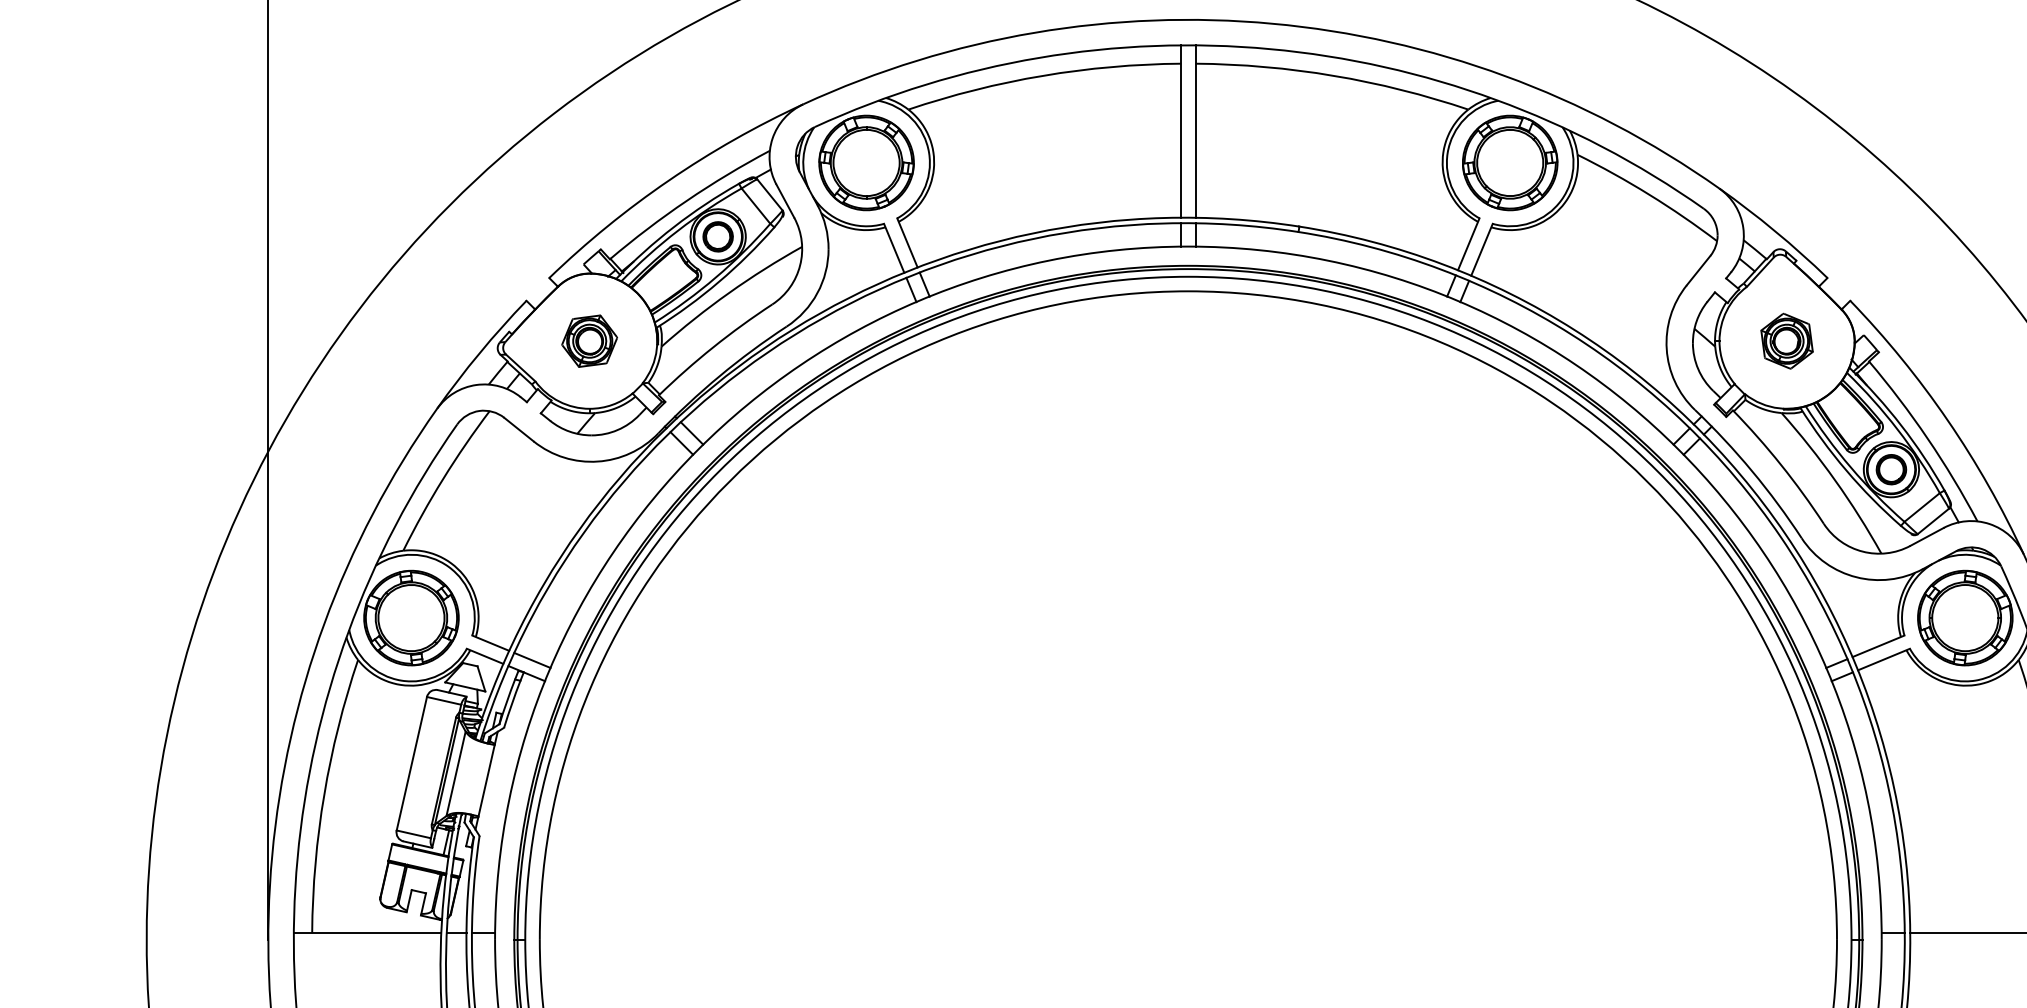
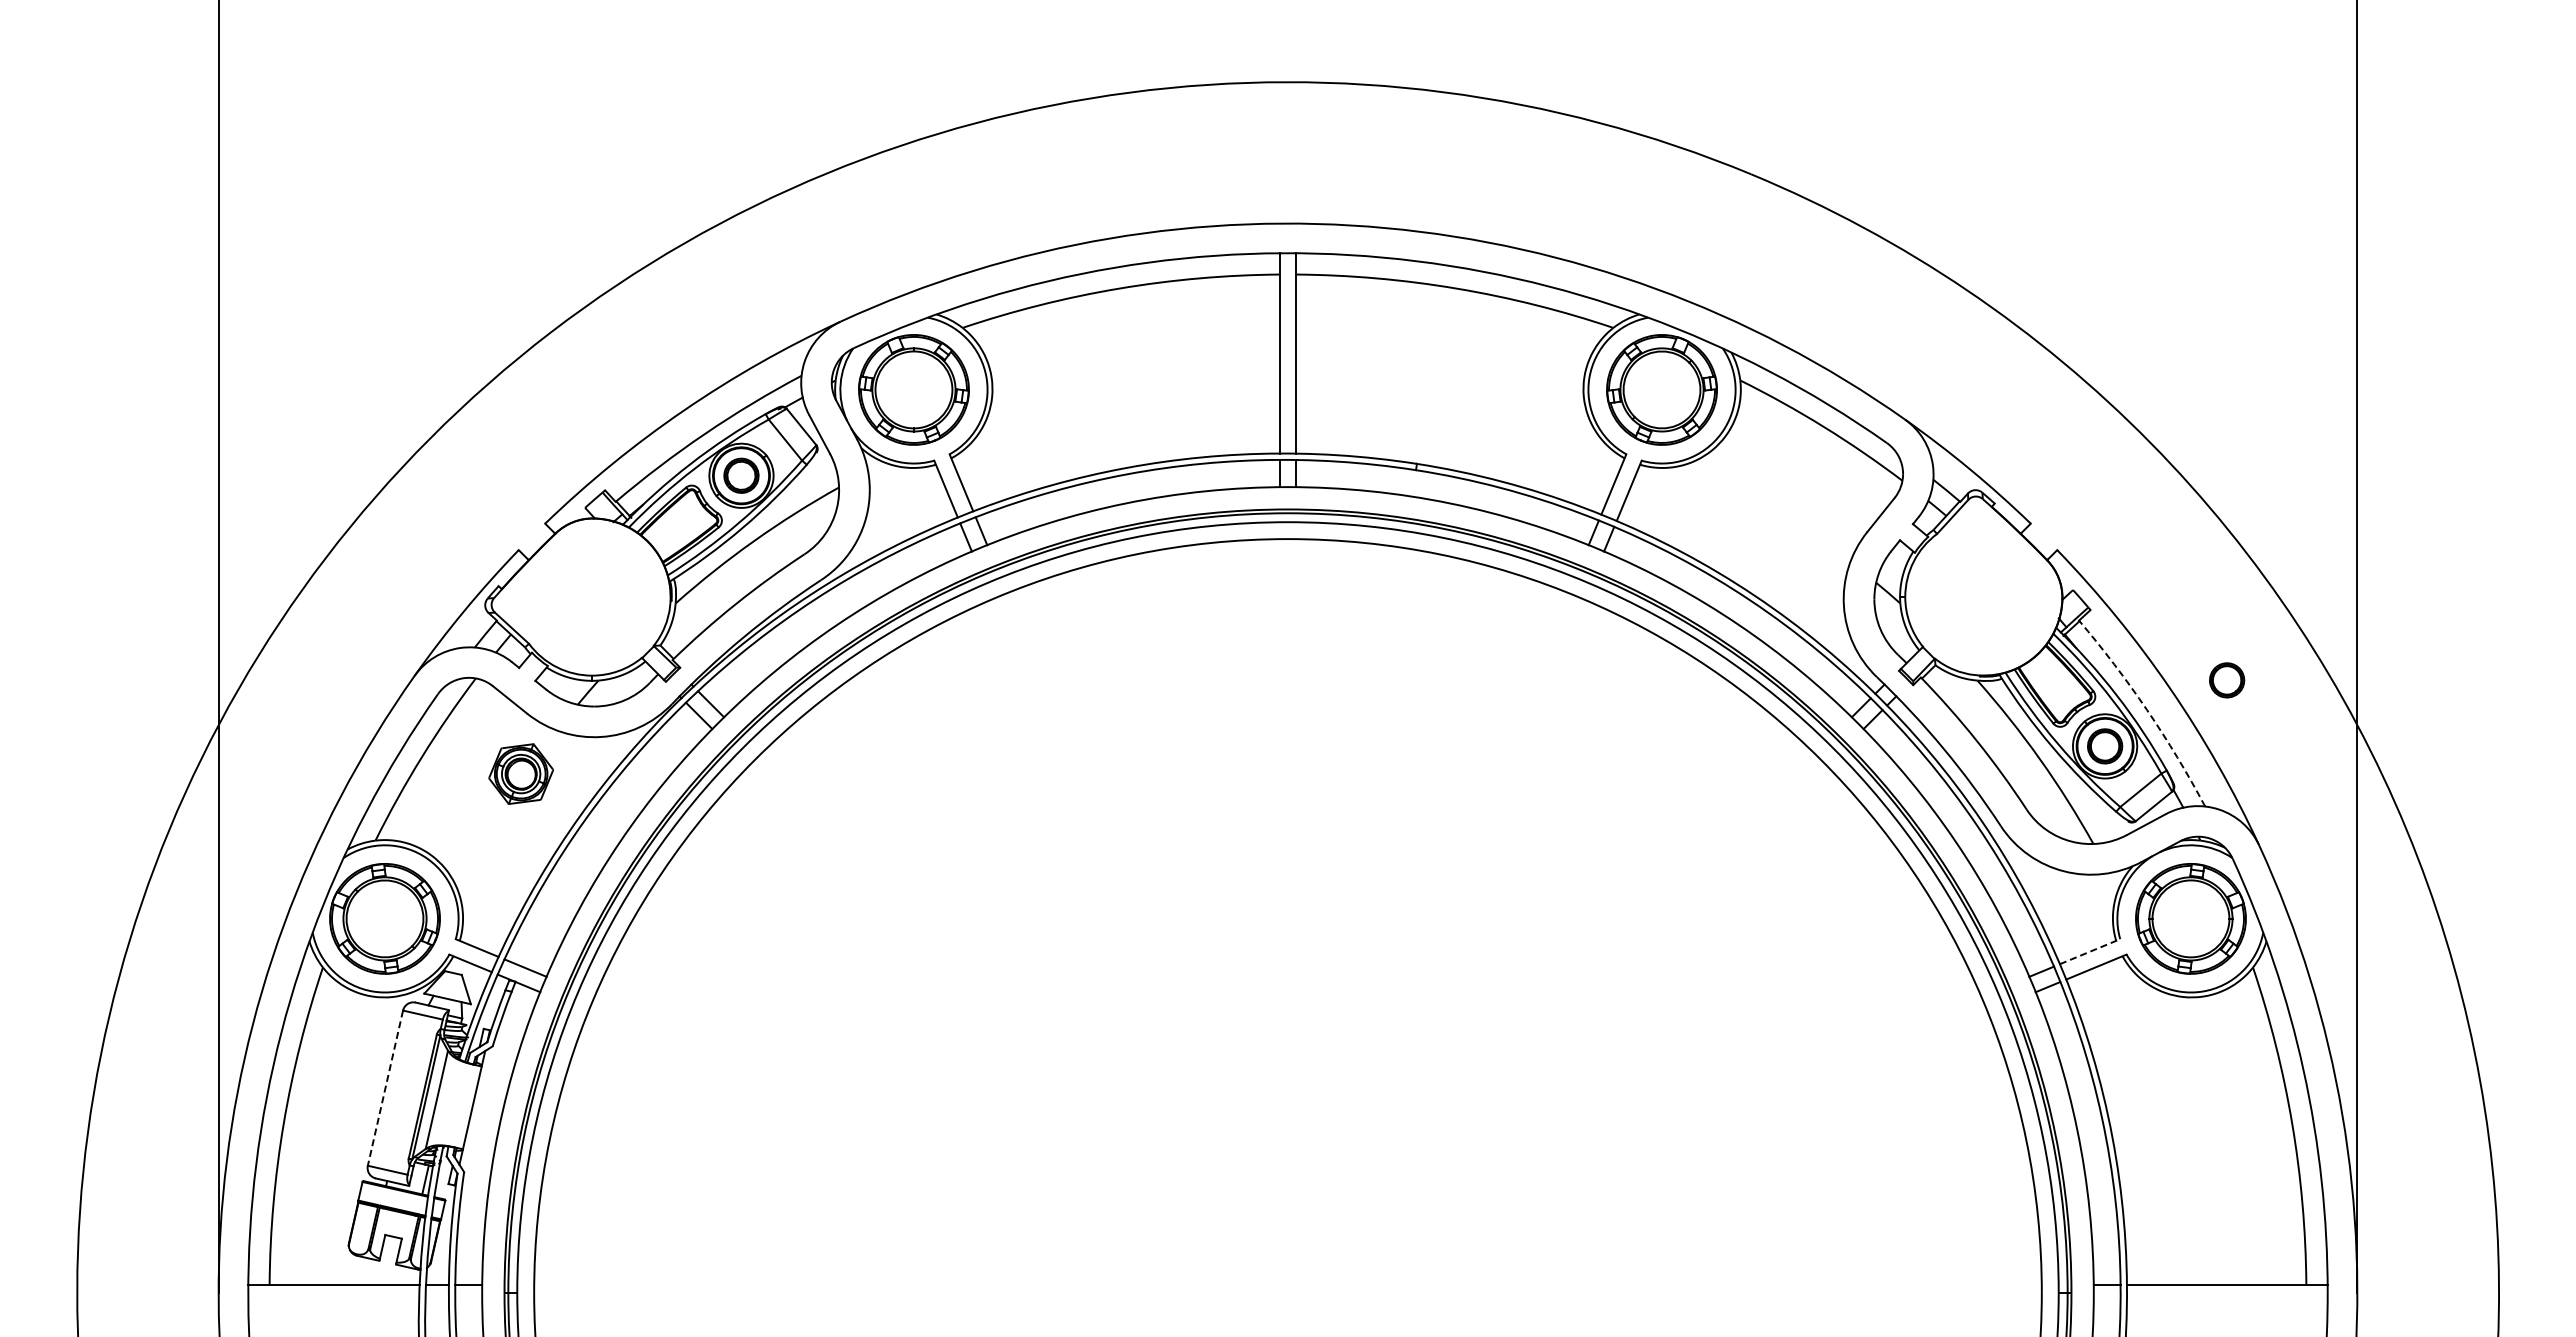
part: (589, 340) -> (520, 773), moved
part: (1786, 340) -> (1983, 596), removed
part: (1996, 412) -> (2227, 680), added
arc: (1927, 438) -> (2147, 710), solid -> dashed
line: (1878, 646) -> (2090, 951), solid -> dashed
line: (411, 764) -> (385, 1088), solid -> dashed

